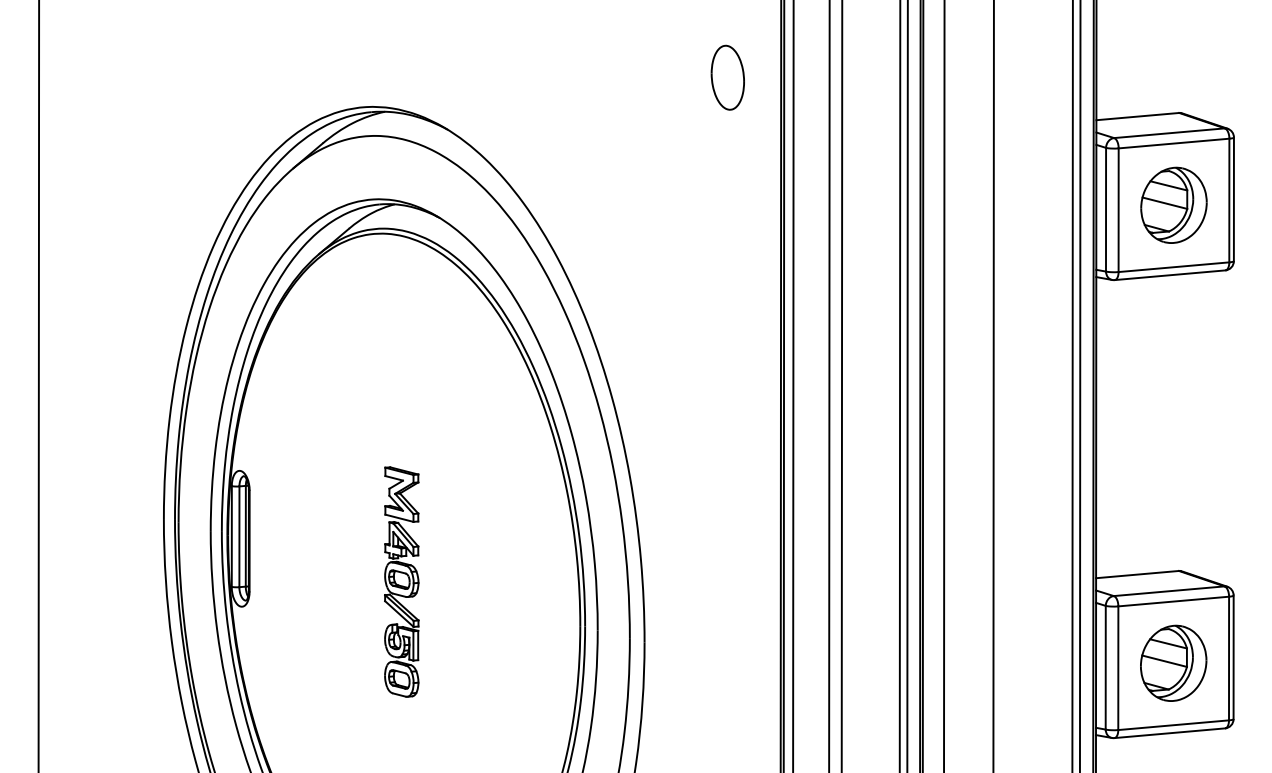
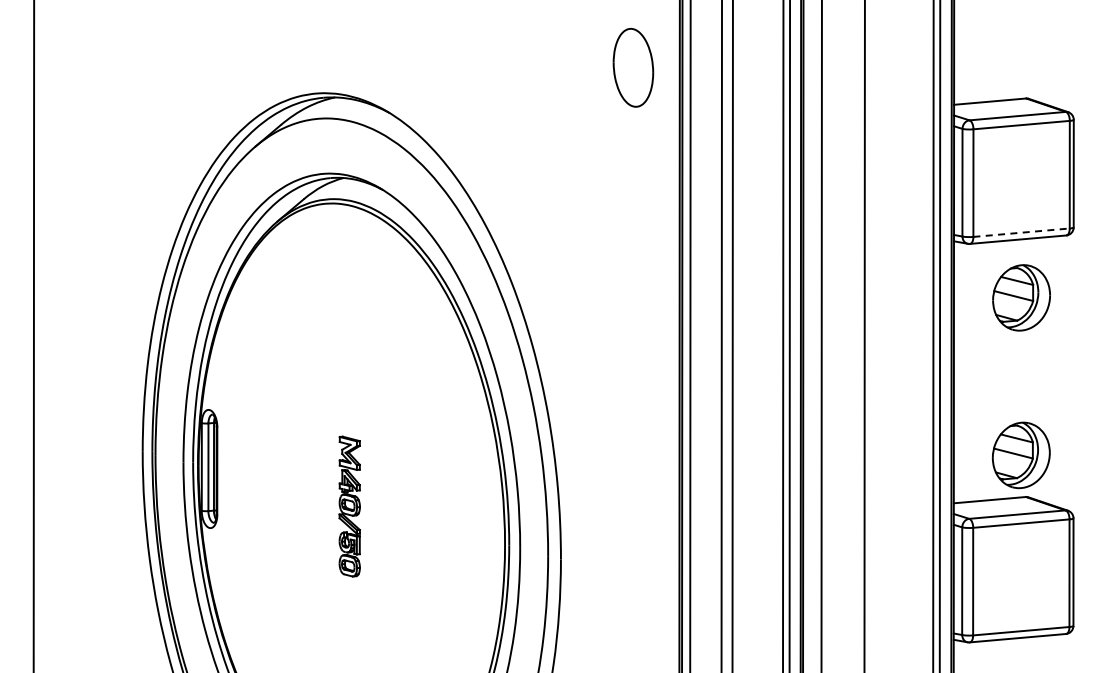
part: (727, 77) -> (633, 67), size x1.4
part: (1173, 204) -> (1021, 297), moved
line: (1175, 266) -> (1022, 232), solid -> dashed
part: (401, 581) -> (349, 506), size x0.7
part: (1172, 663) -> (1020, 455), moved

